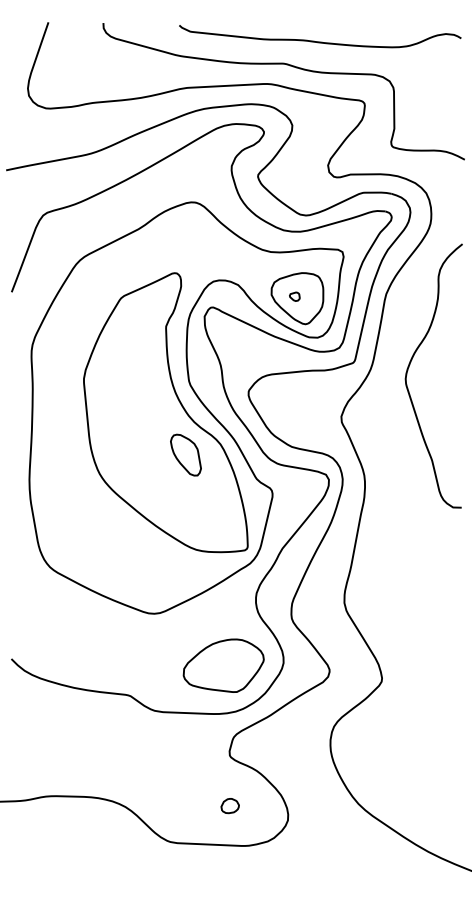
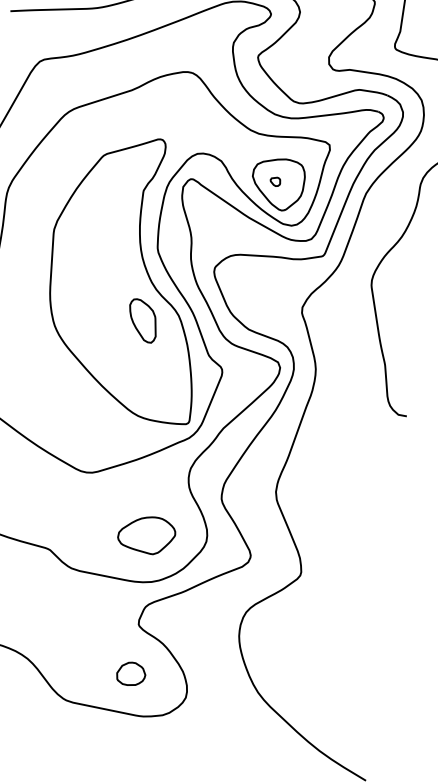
part: (223, 665) -> (146, 534), size x0.7
part: (229, 806) -> (130, 674), size x1.6

